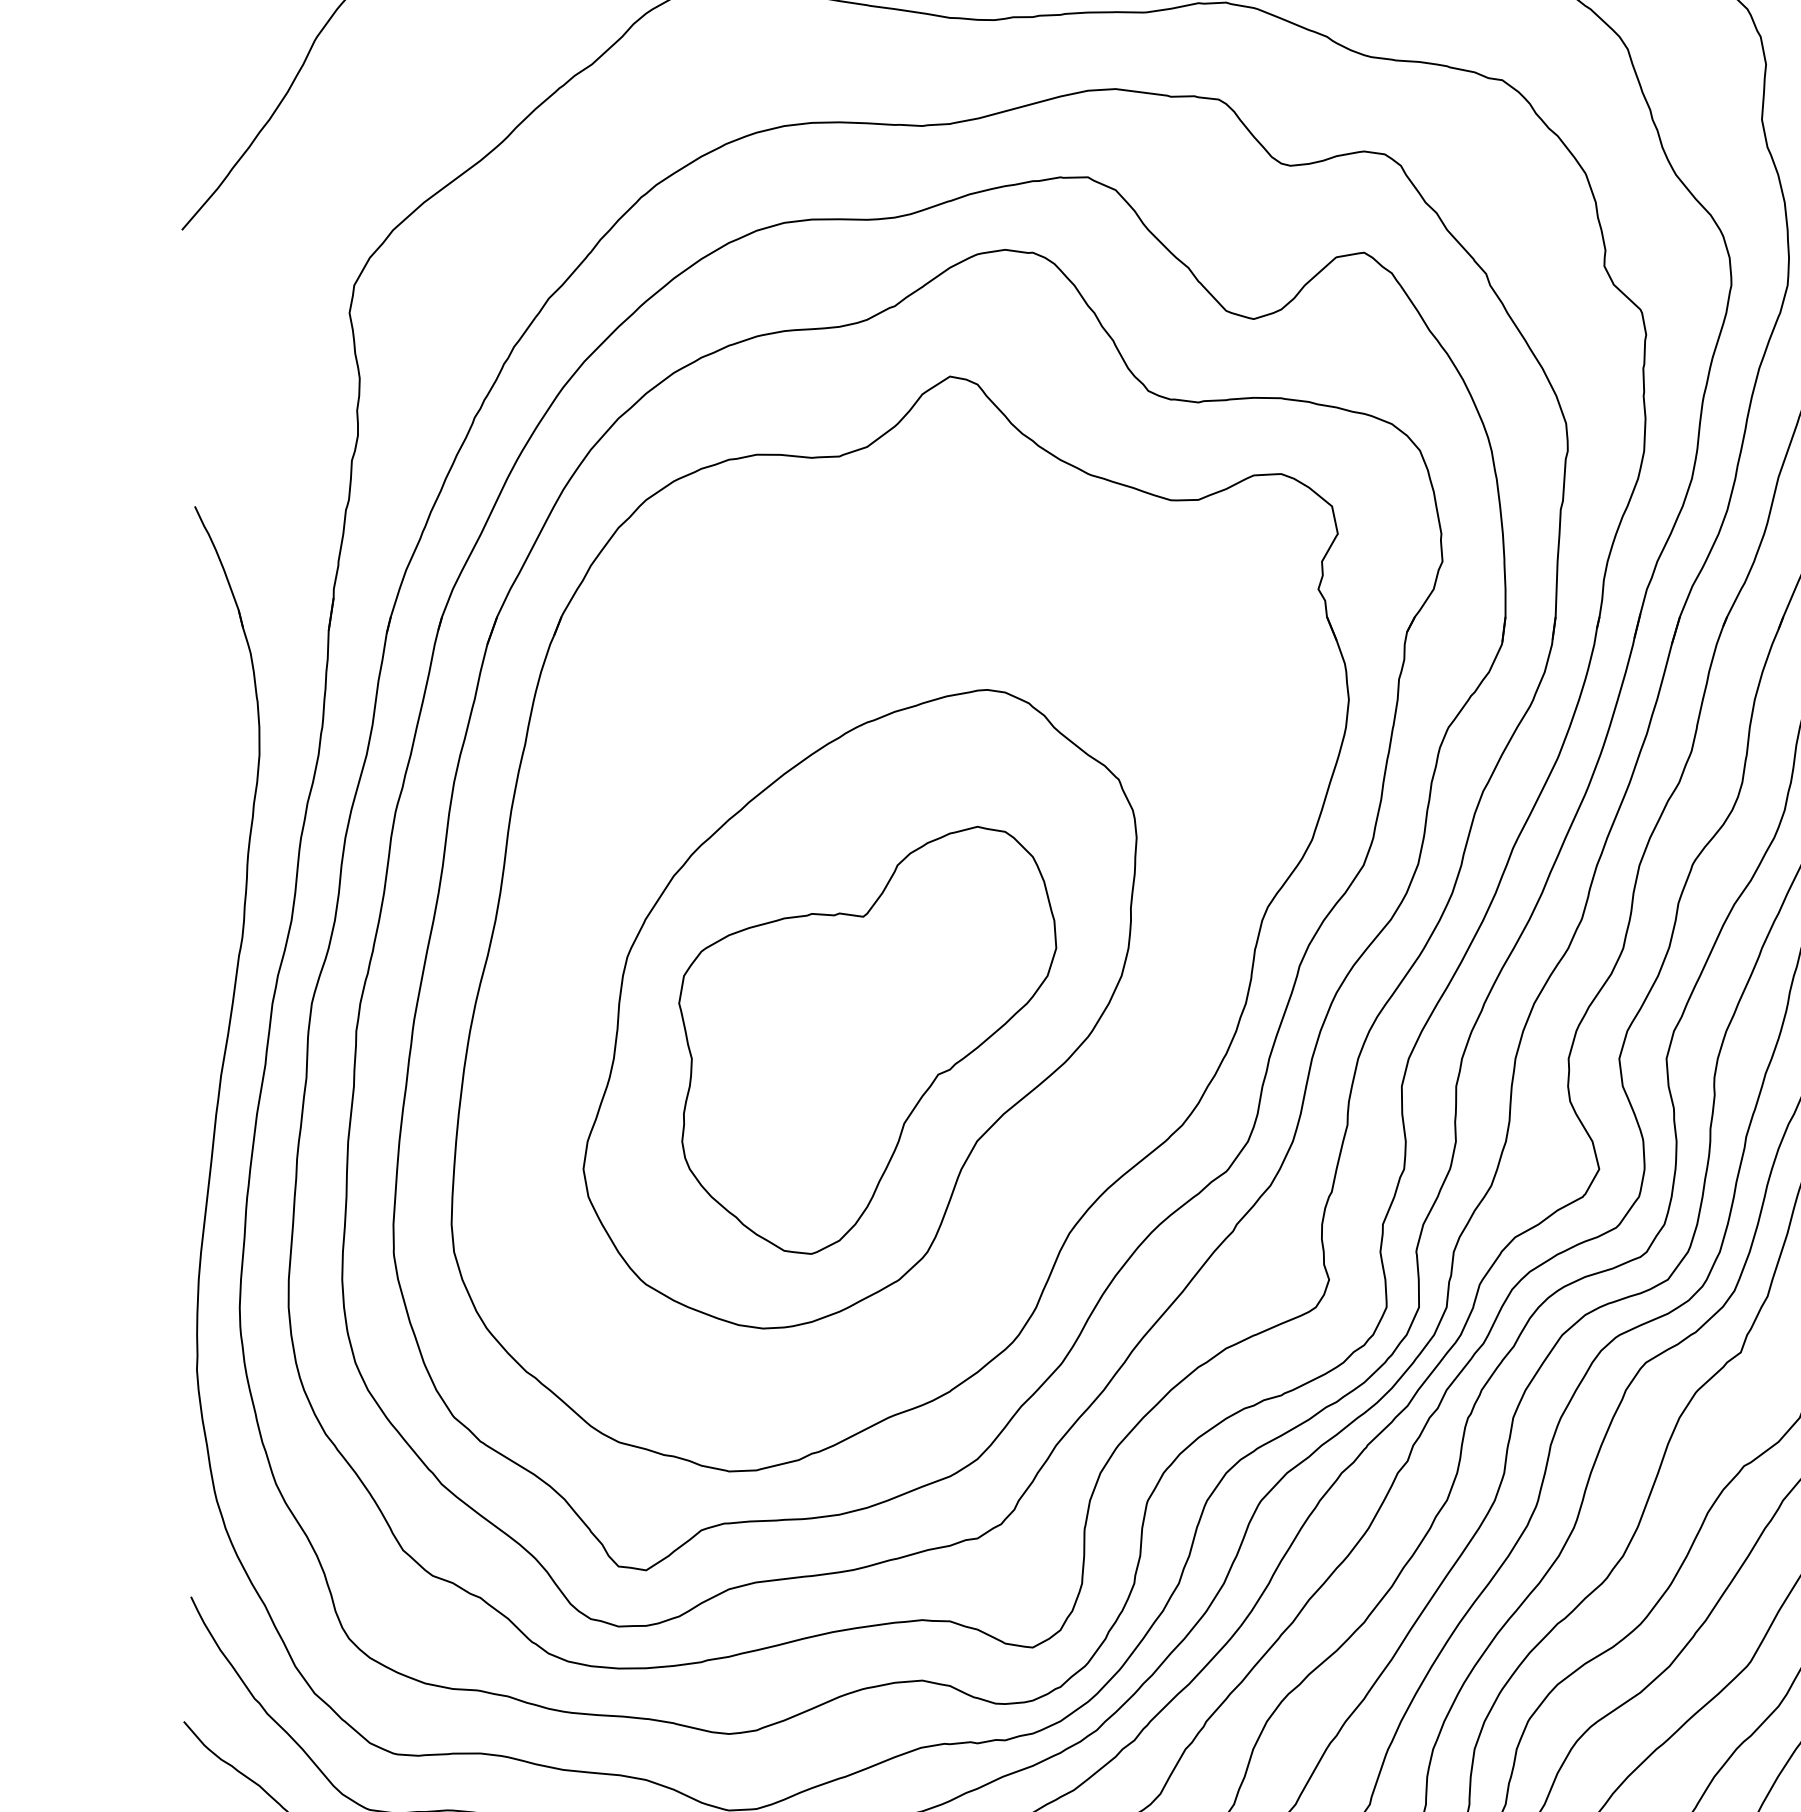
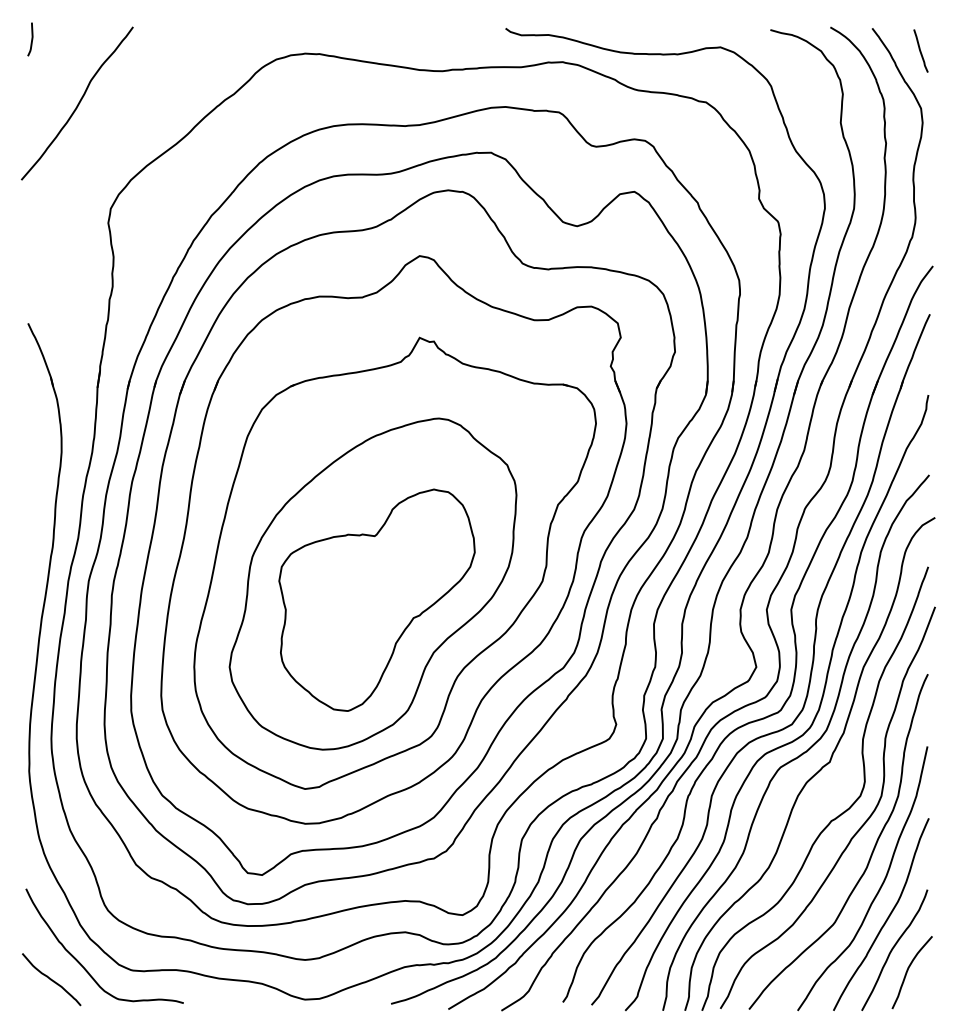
part: (901, 967) -> (394, 562), added

